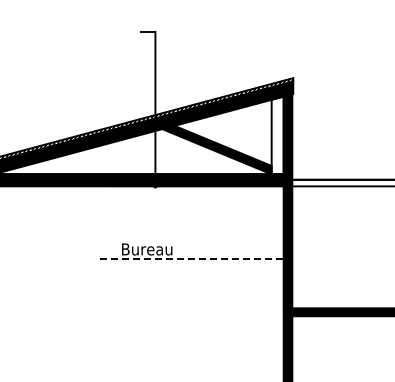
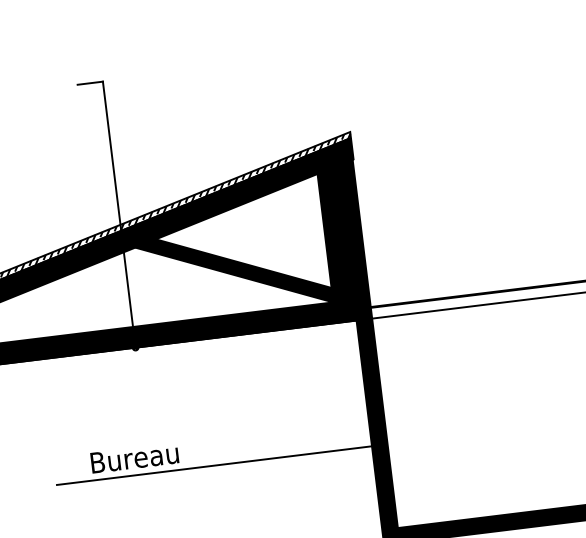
fill: (277, 135) -> (335, 234), added
line: (191, 259) -> (213, 466), dashed -> solid

